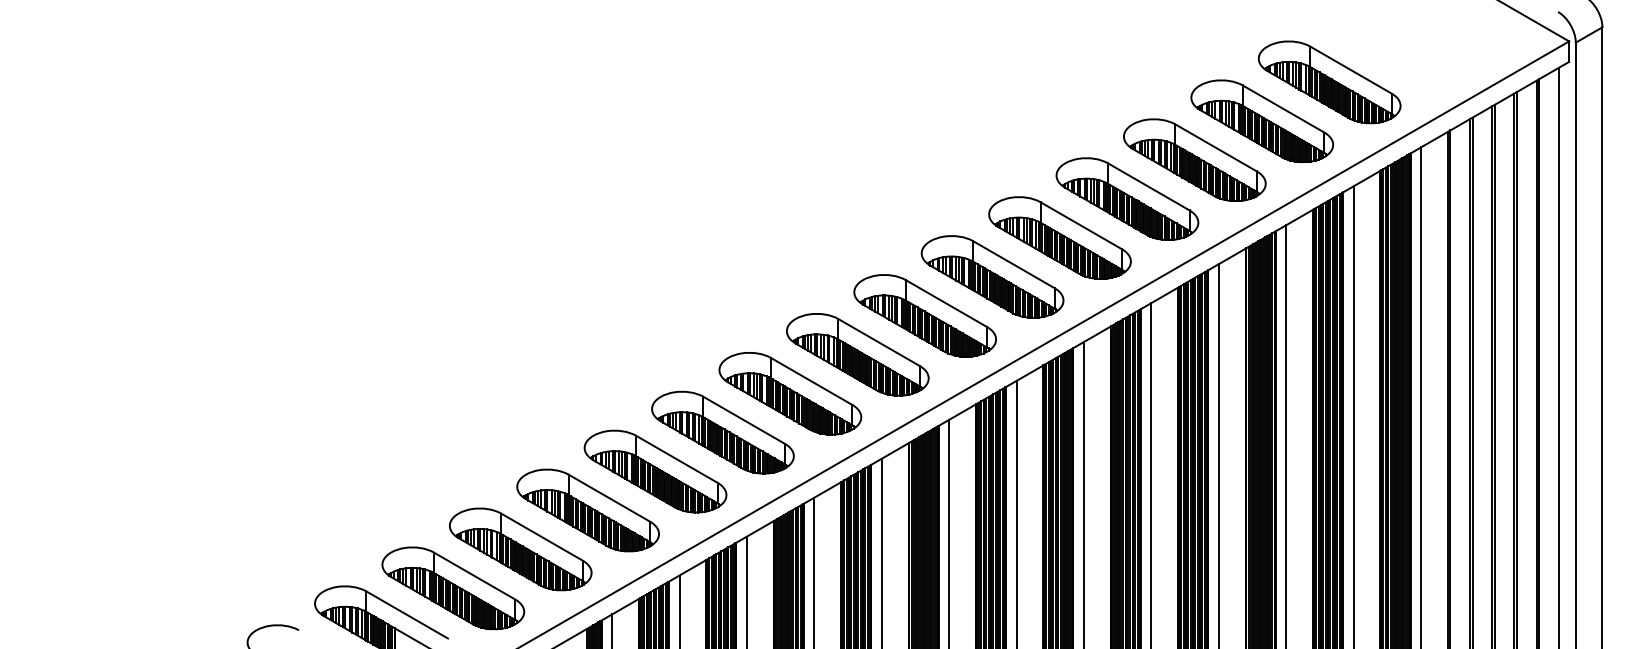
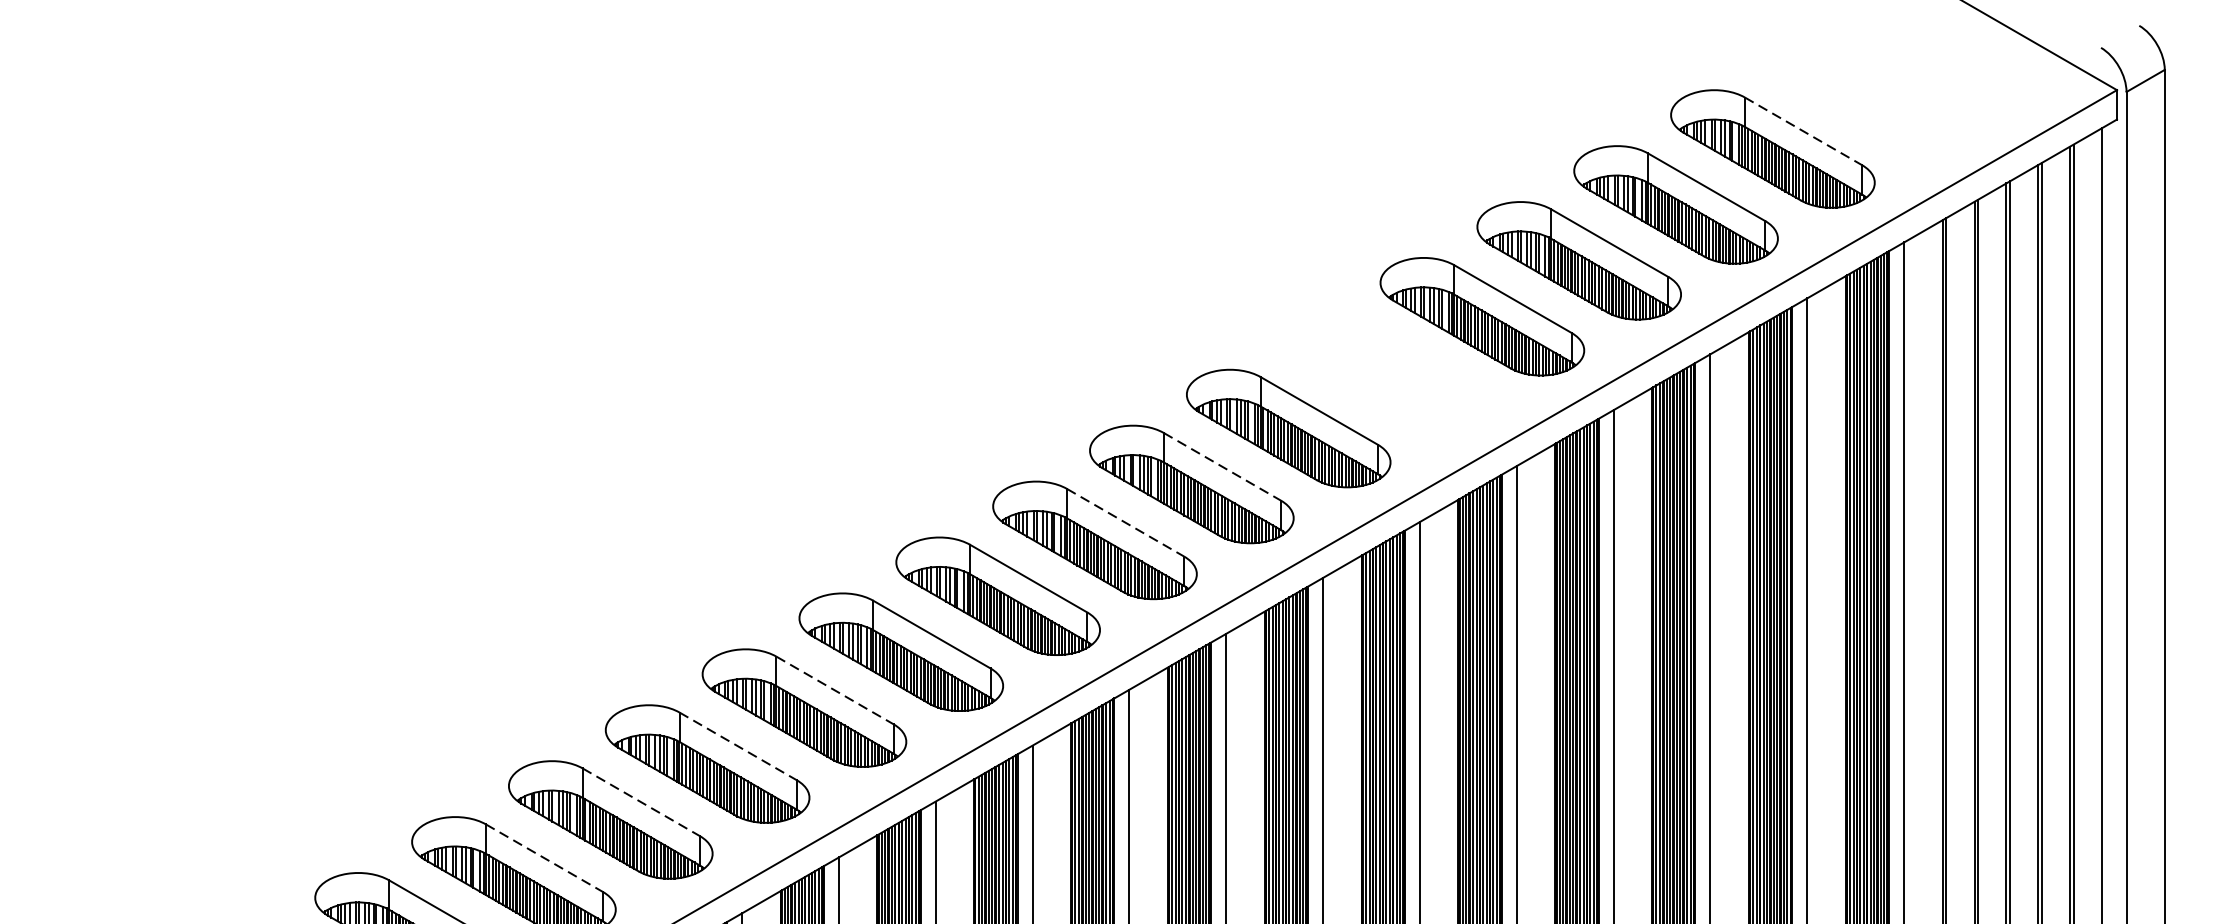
line: (1351, 70) -> (1804, 131), solid -> dashed
part: (1059, 237) -> (1384, 371), removed
line: (946, 303) -> (1222, 466), solid -> dashed
line: (879, 342) -> (1126, 522), solid -> dashed
line: (677, 459) -> (836, 690), solid -> dashed
line: (609, 498) -> (738, 746), solid -> dashed
line: (542, 537) -> (642, 802), solid -> dashed
line: (475, 576) -> (545, 858), solid -> dashed

